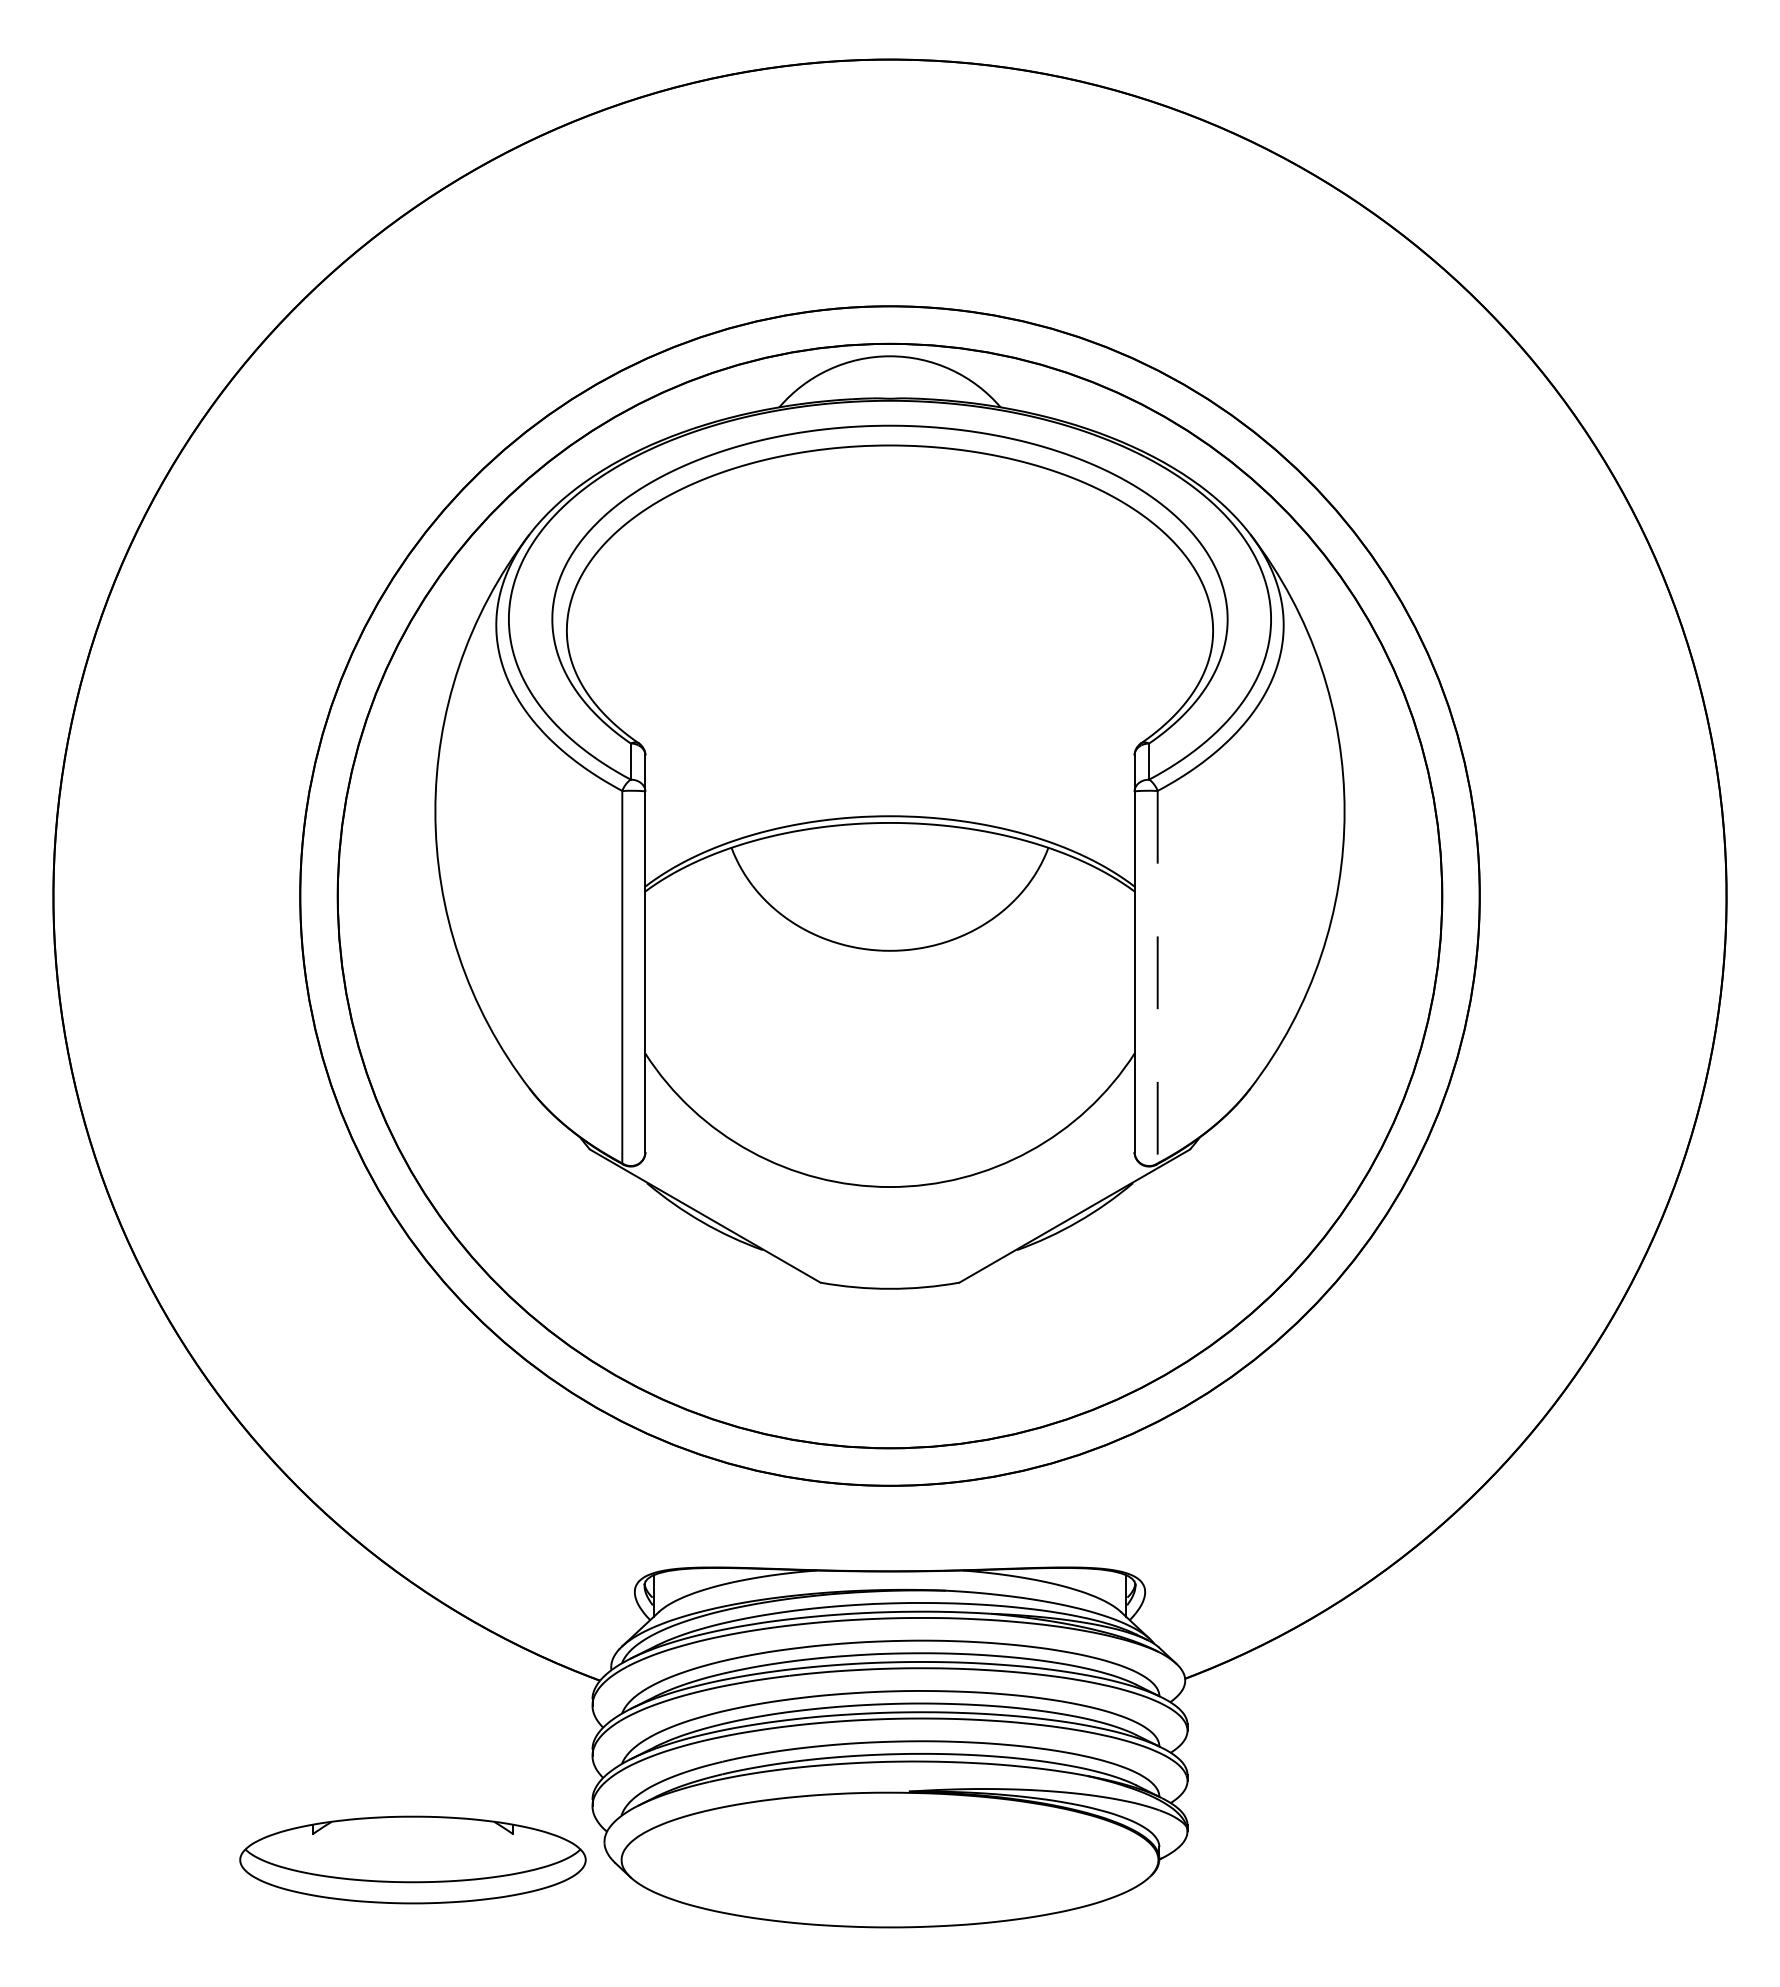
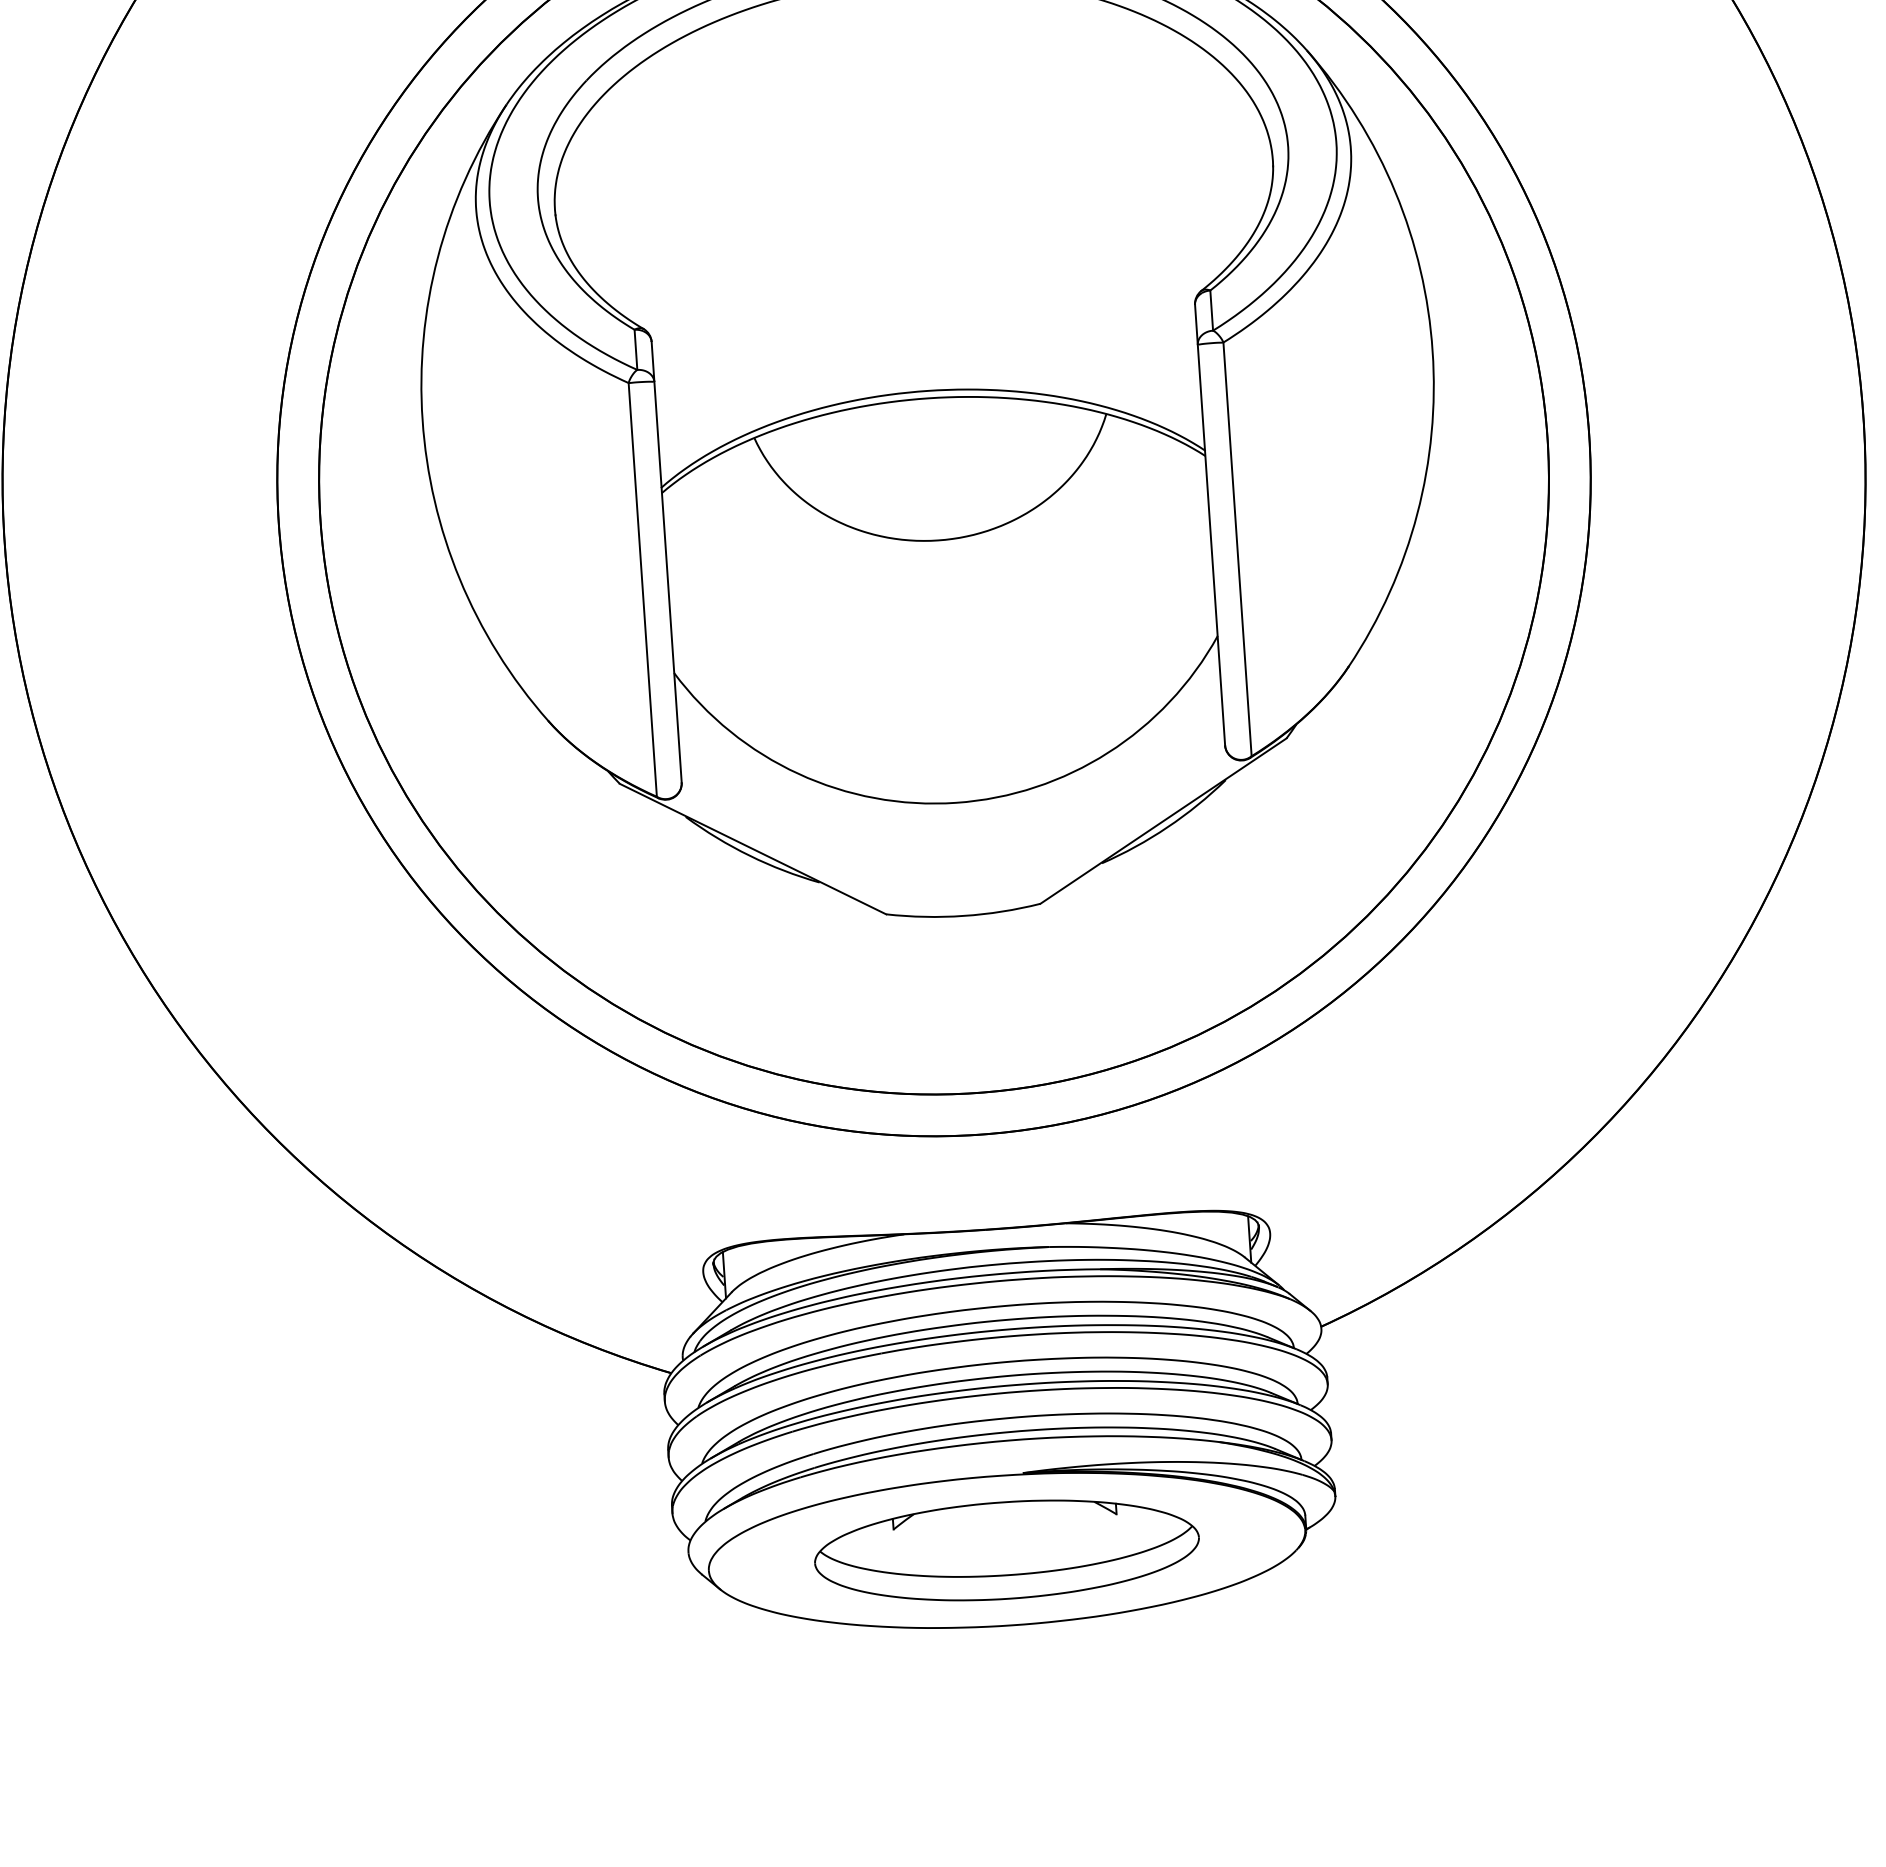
line: (1157, 977) -> (1237, 549), dashed -> solid
part: (412, 1859) -> (1006, 1549), moved

